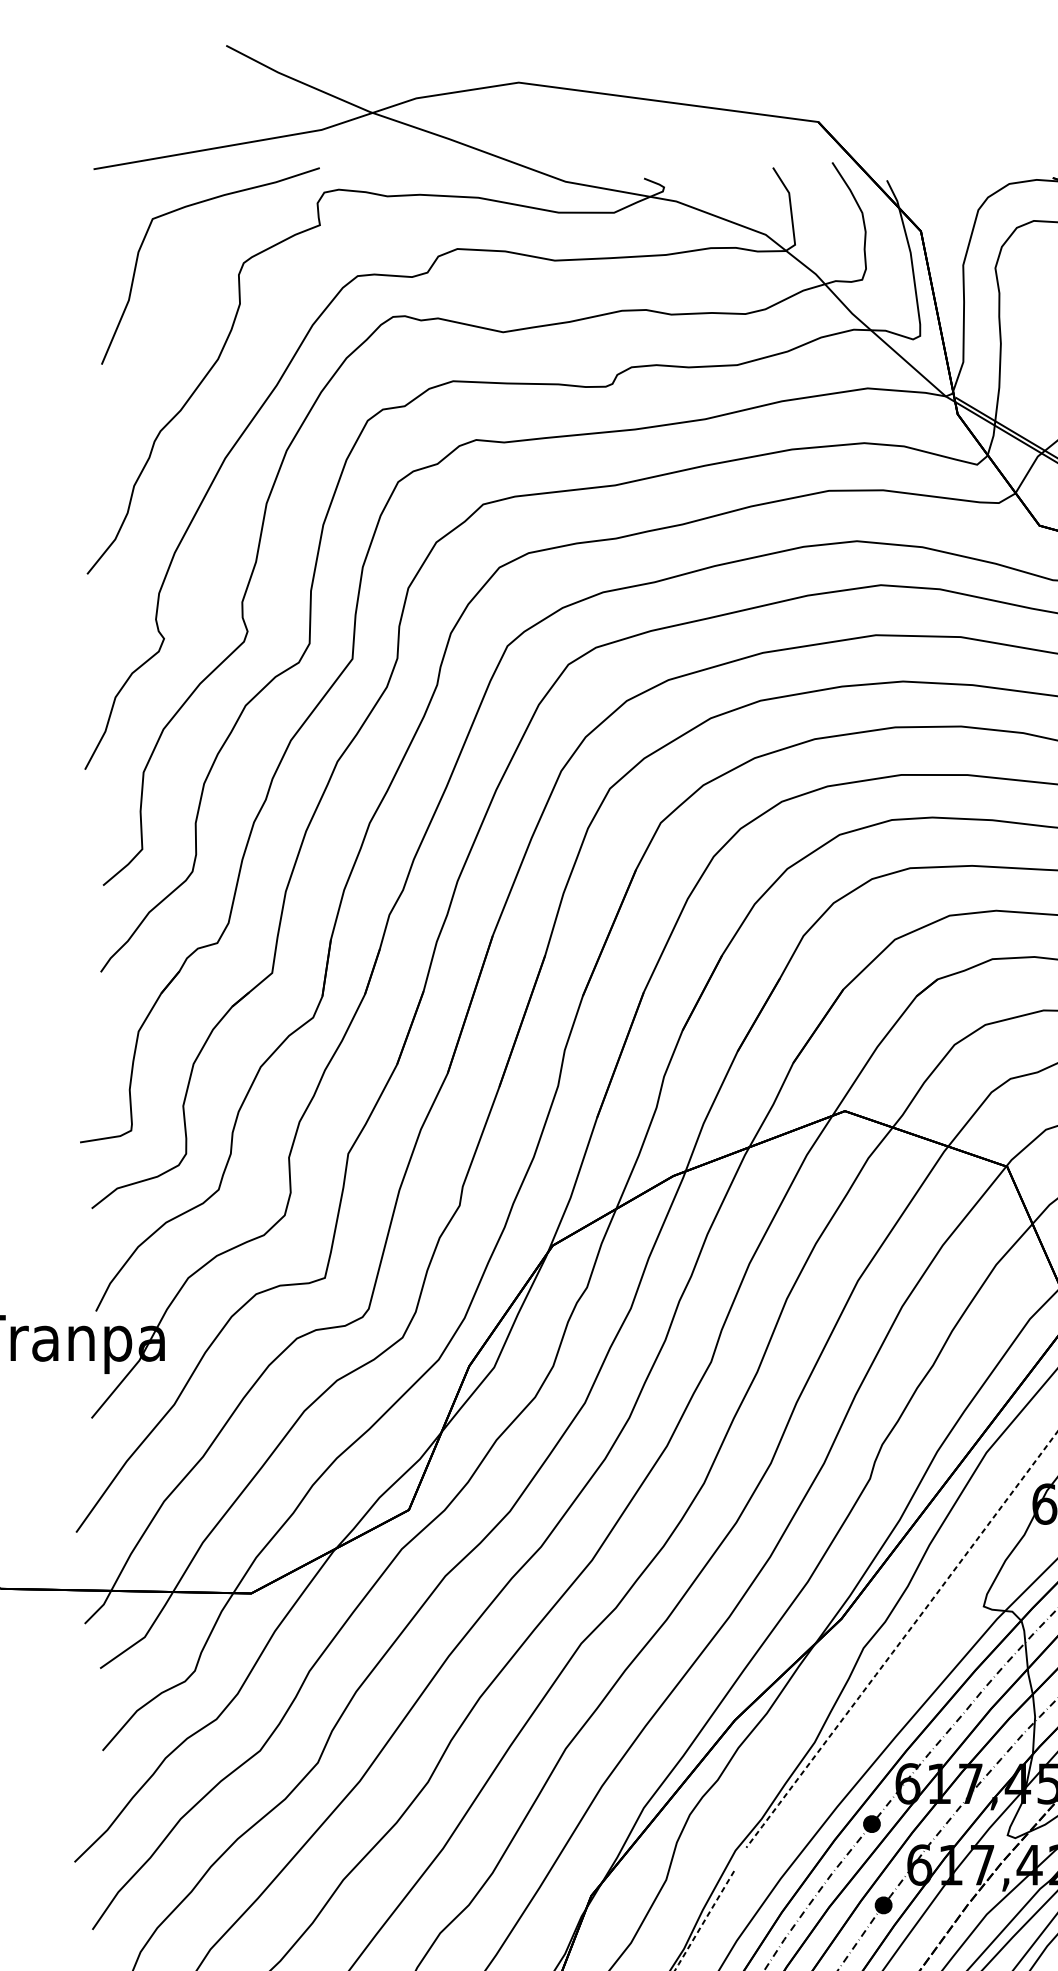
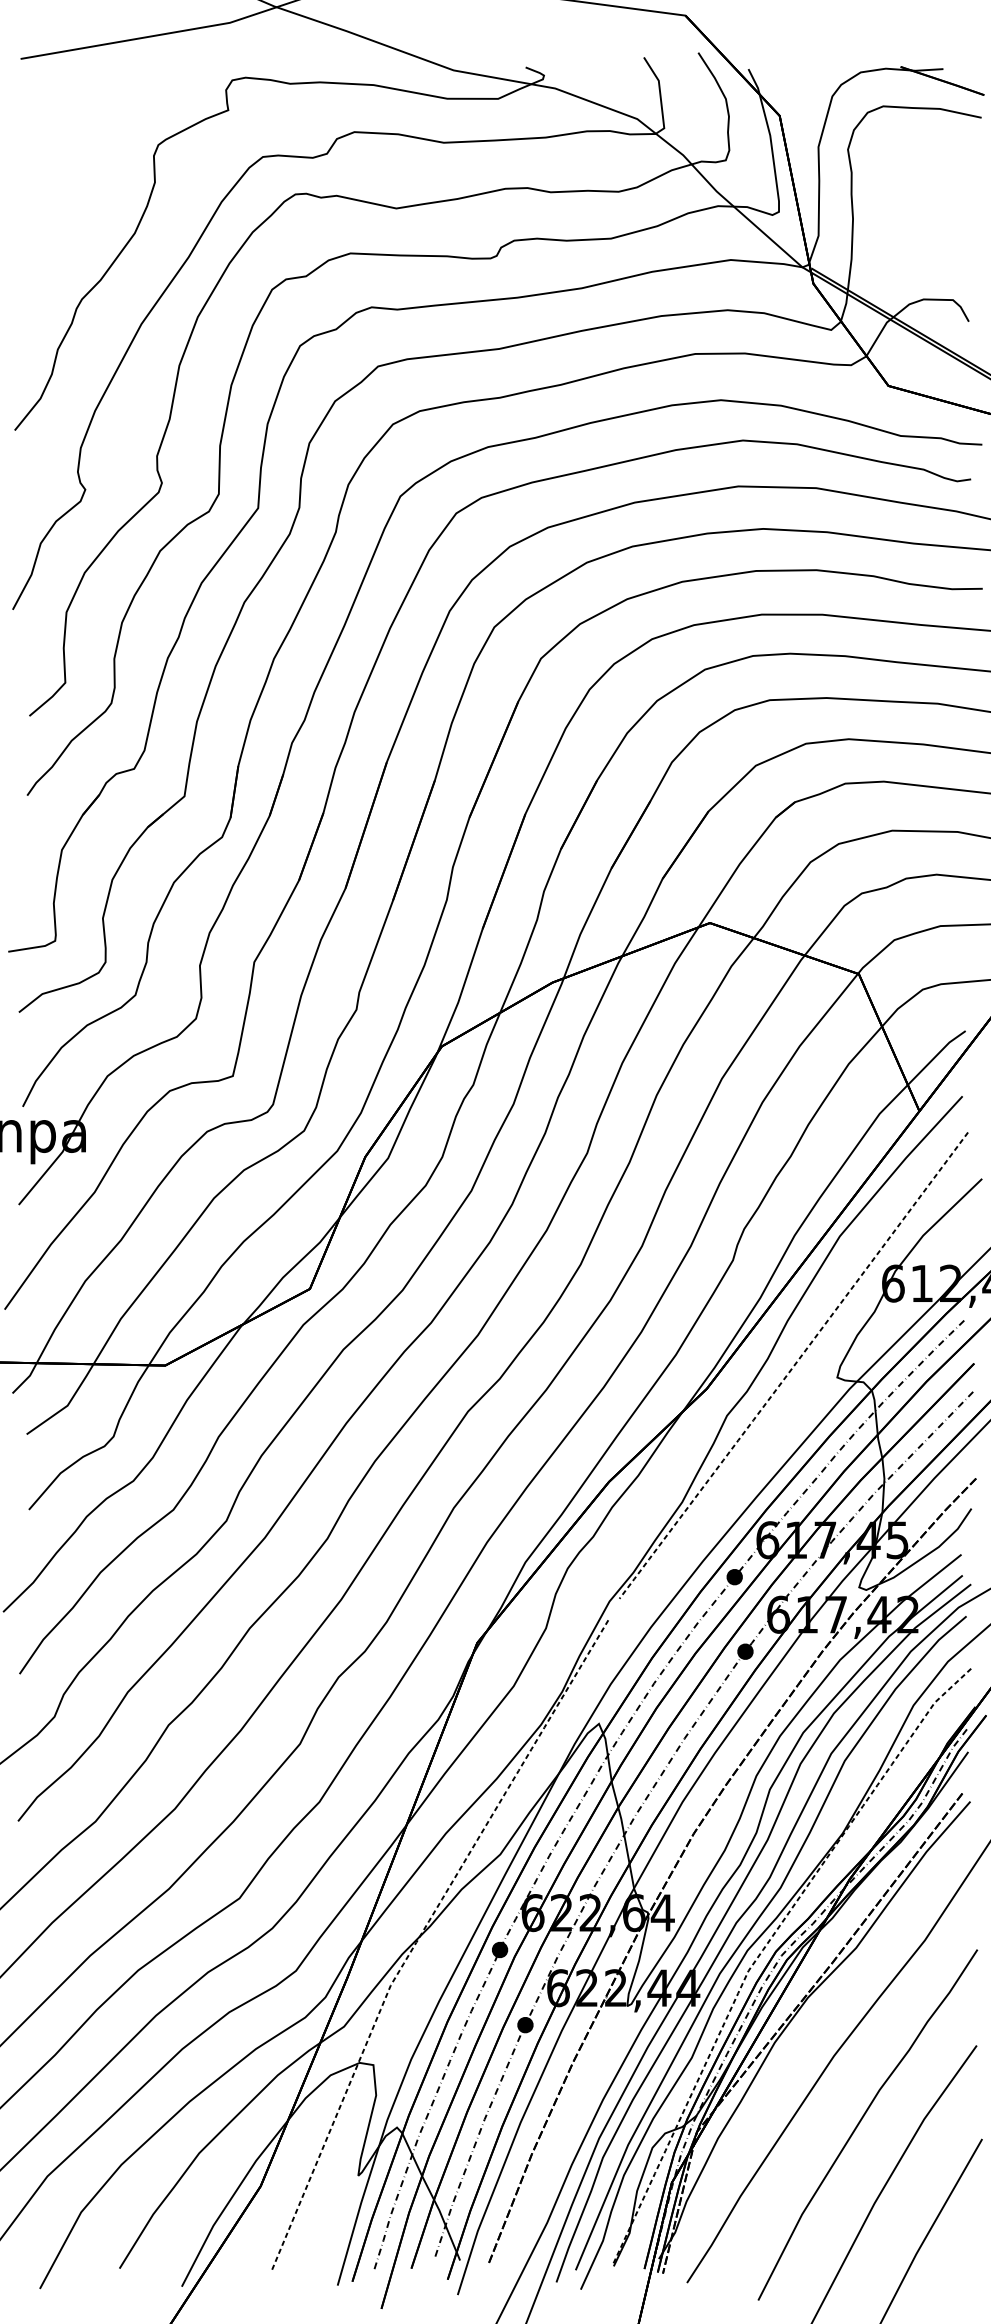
curve: (189, 206) -> (108, 93), removed

